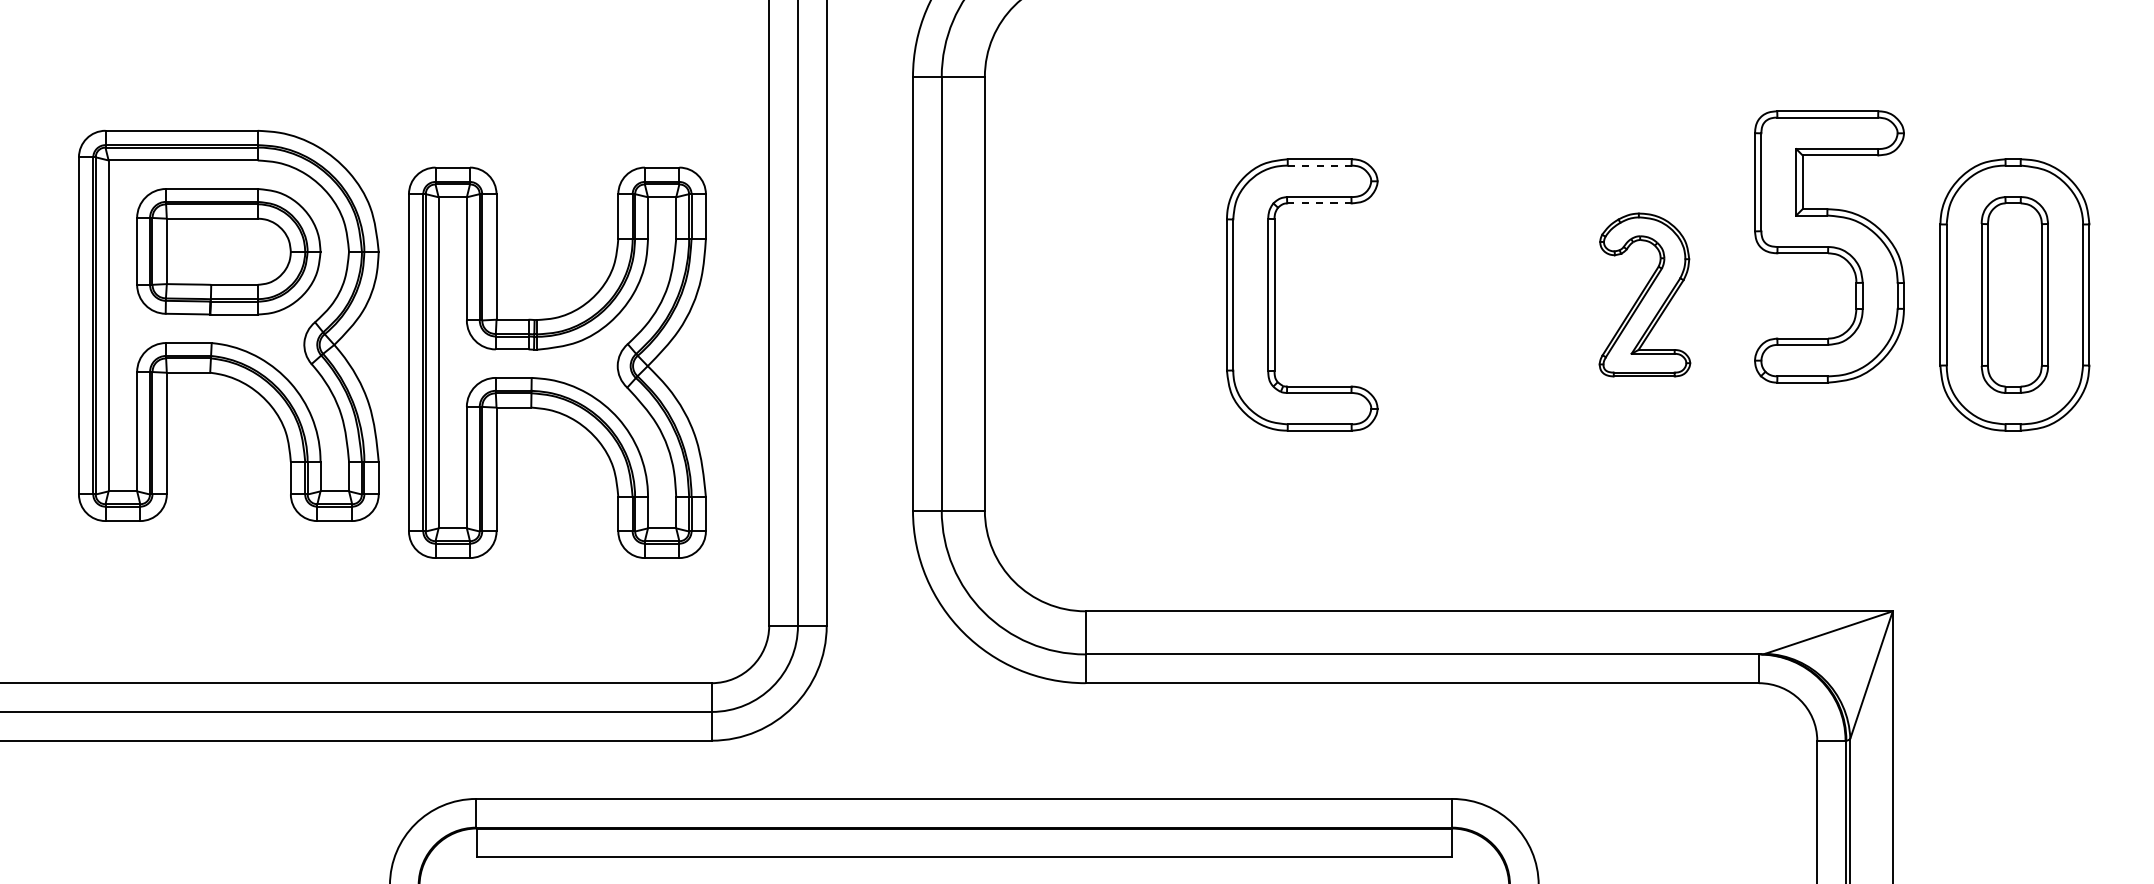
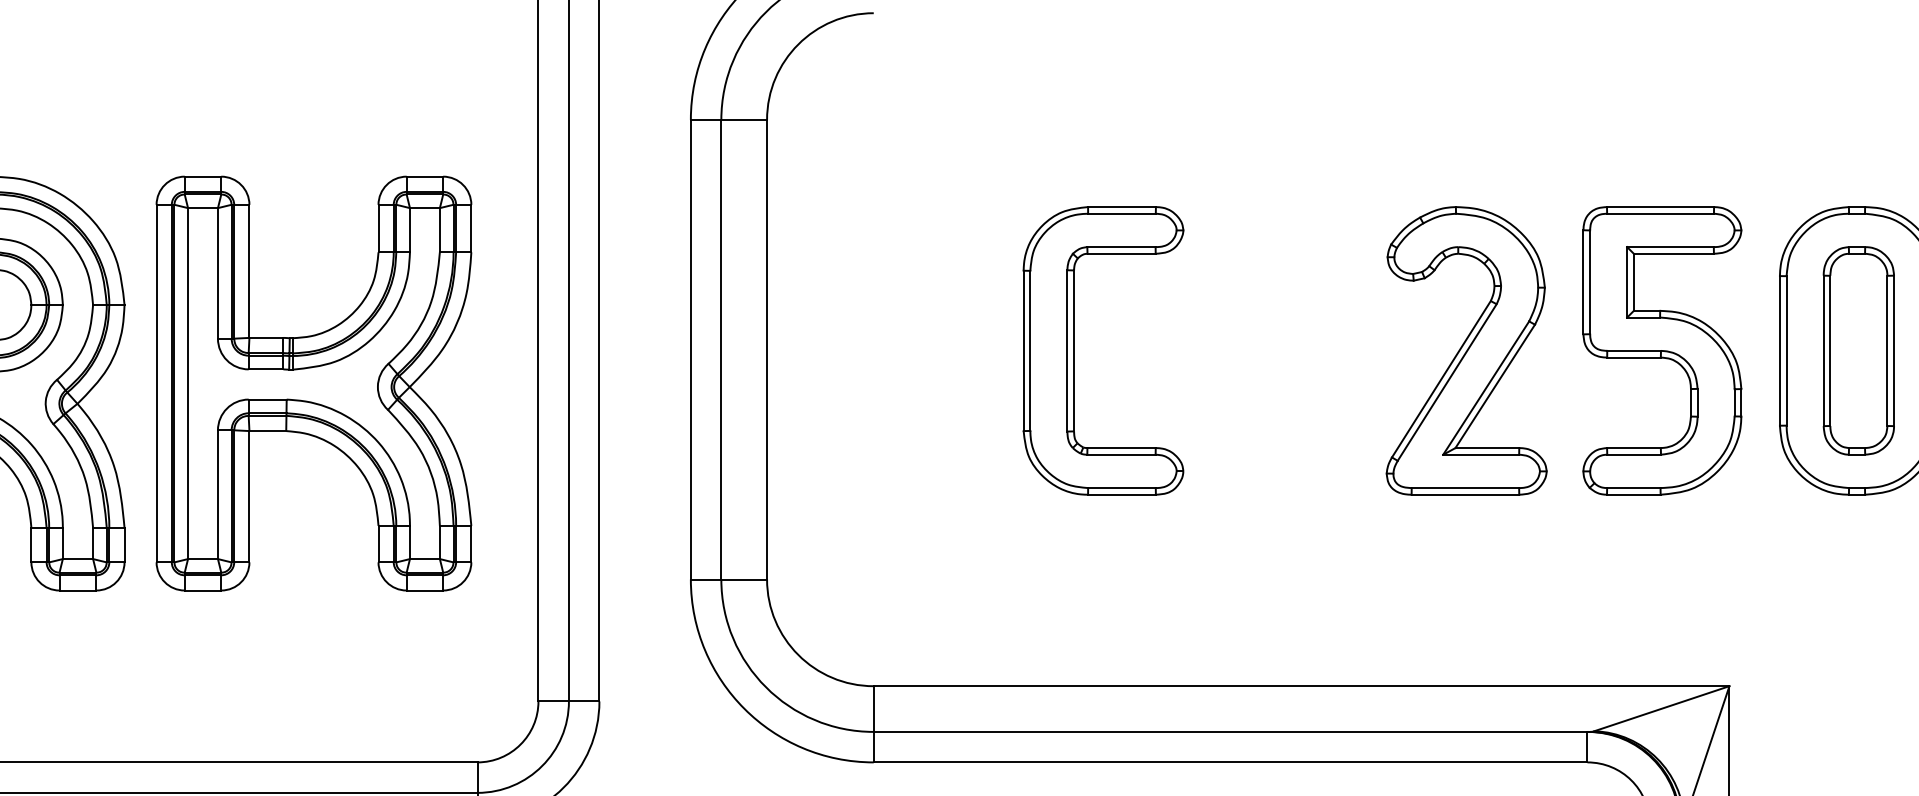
line: (1319, 165) -> (1121, 213), dashed -> solid
line: (1319, 203) -> (1121, 253), dashed -> solid
part: (1829, 246) -> (1662, 350), moved
part: (1644, 294) -> (1466, 350), size x1.67
part: (557, 362) -> (314, 383), moved

